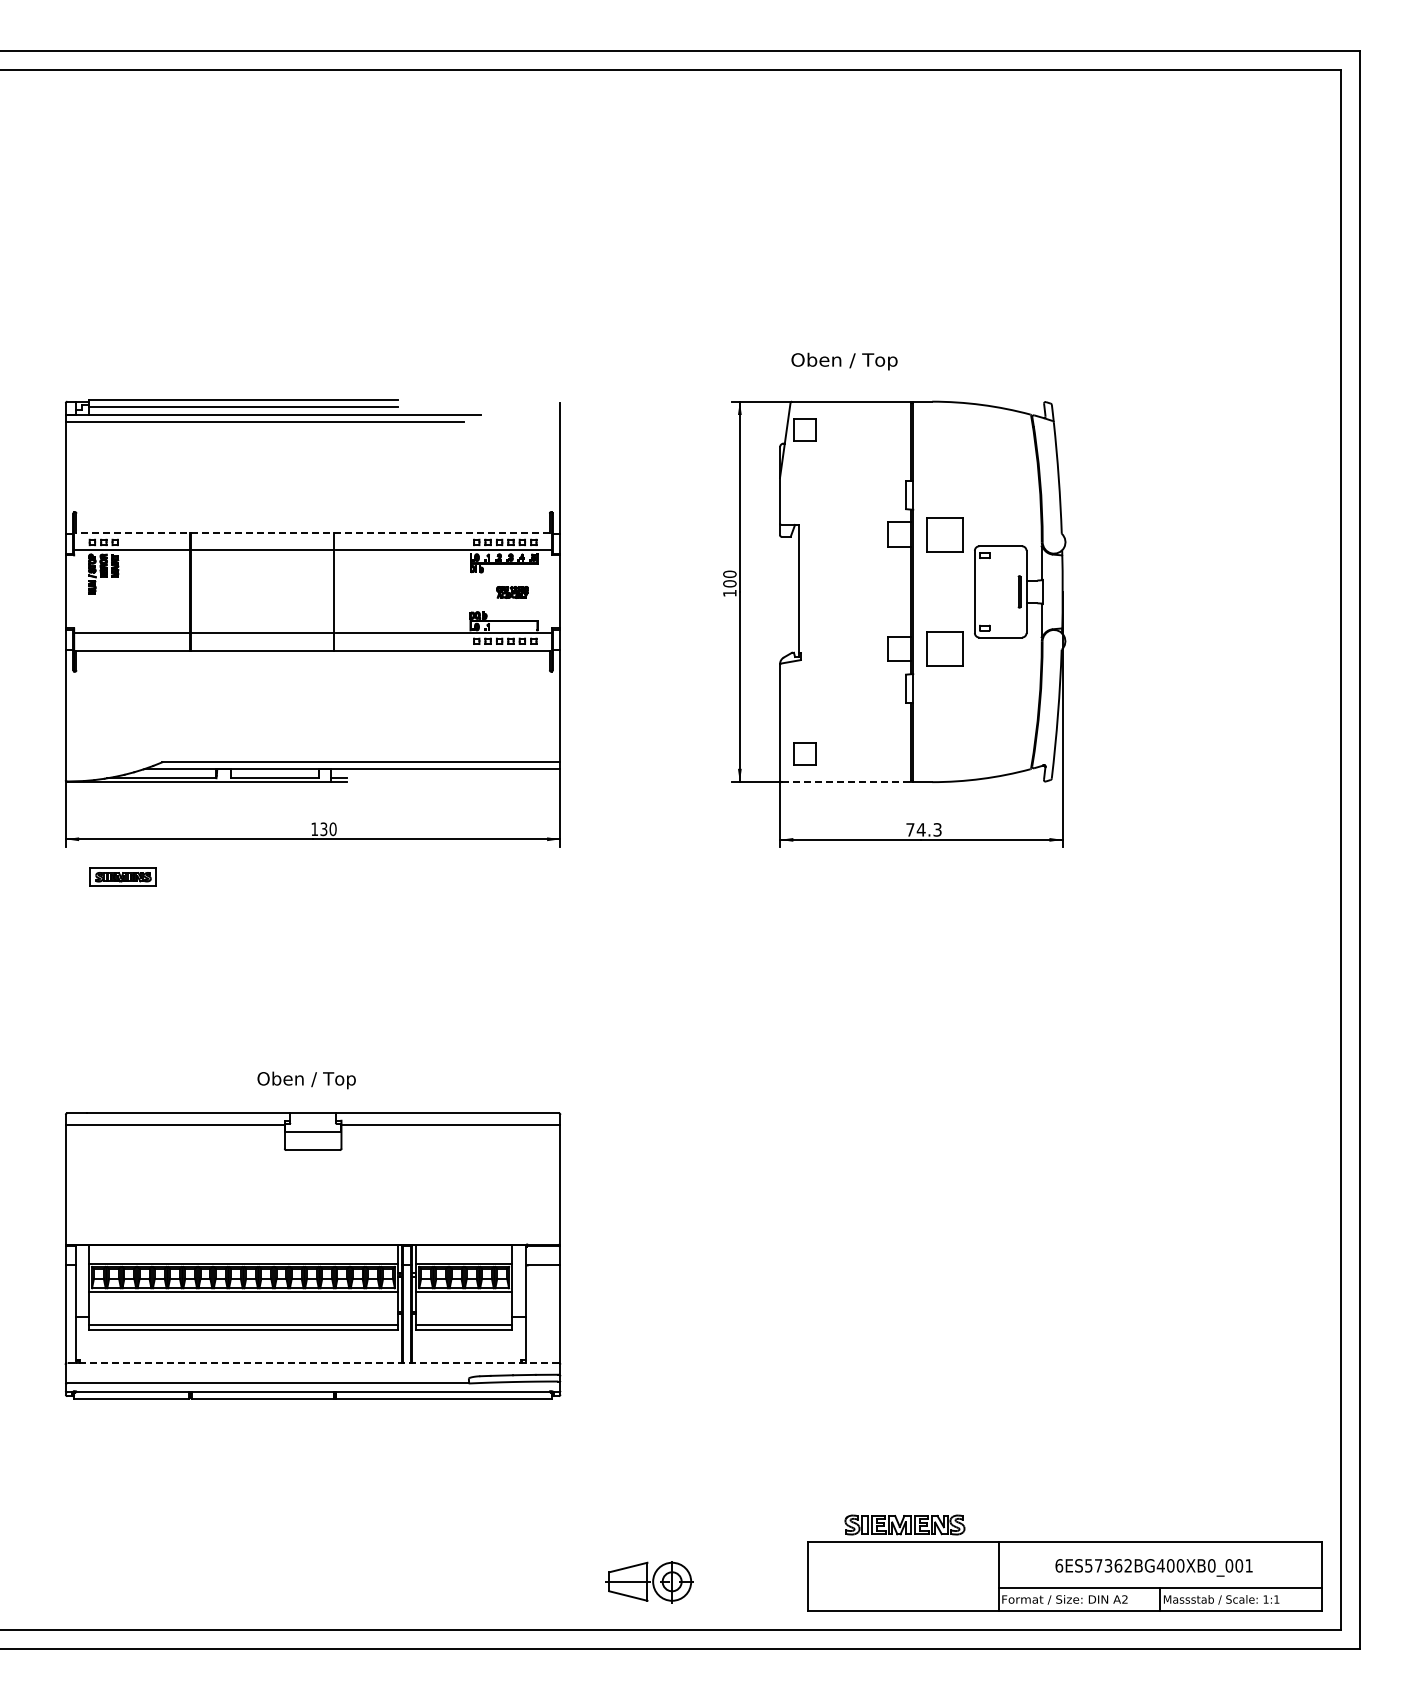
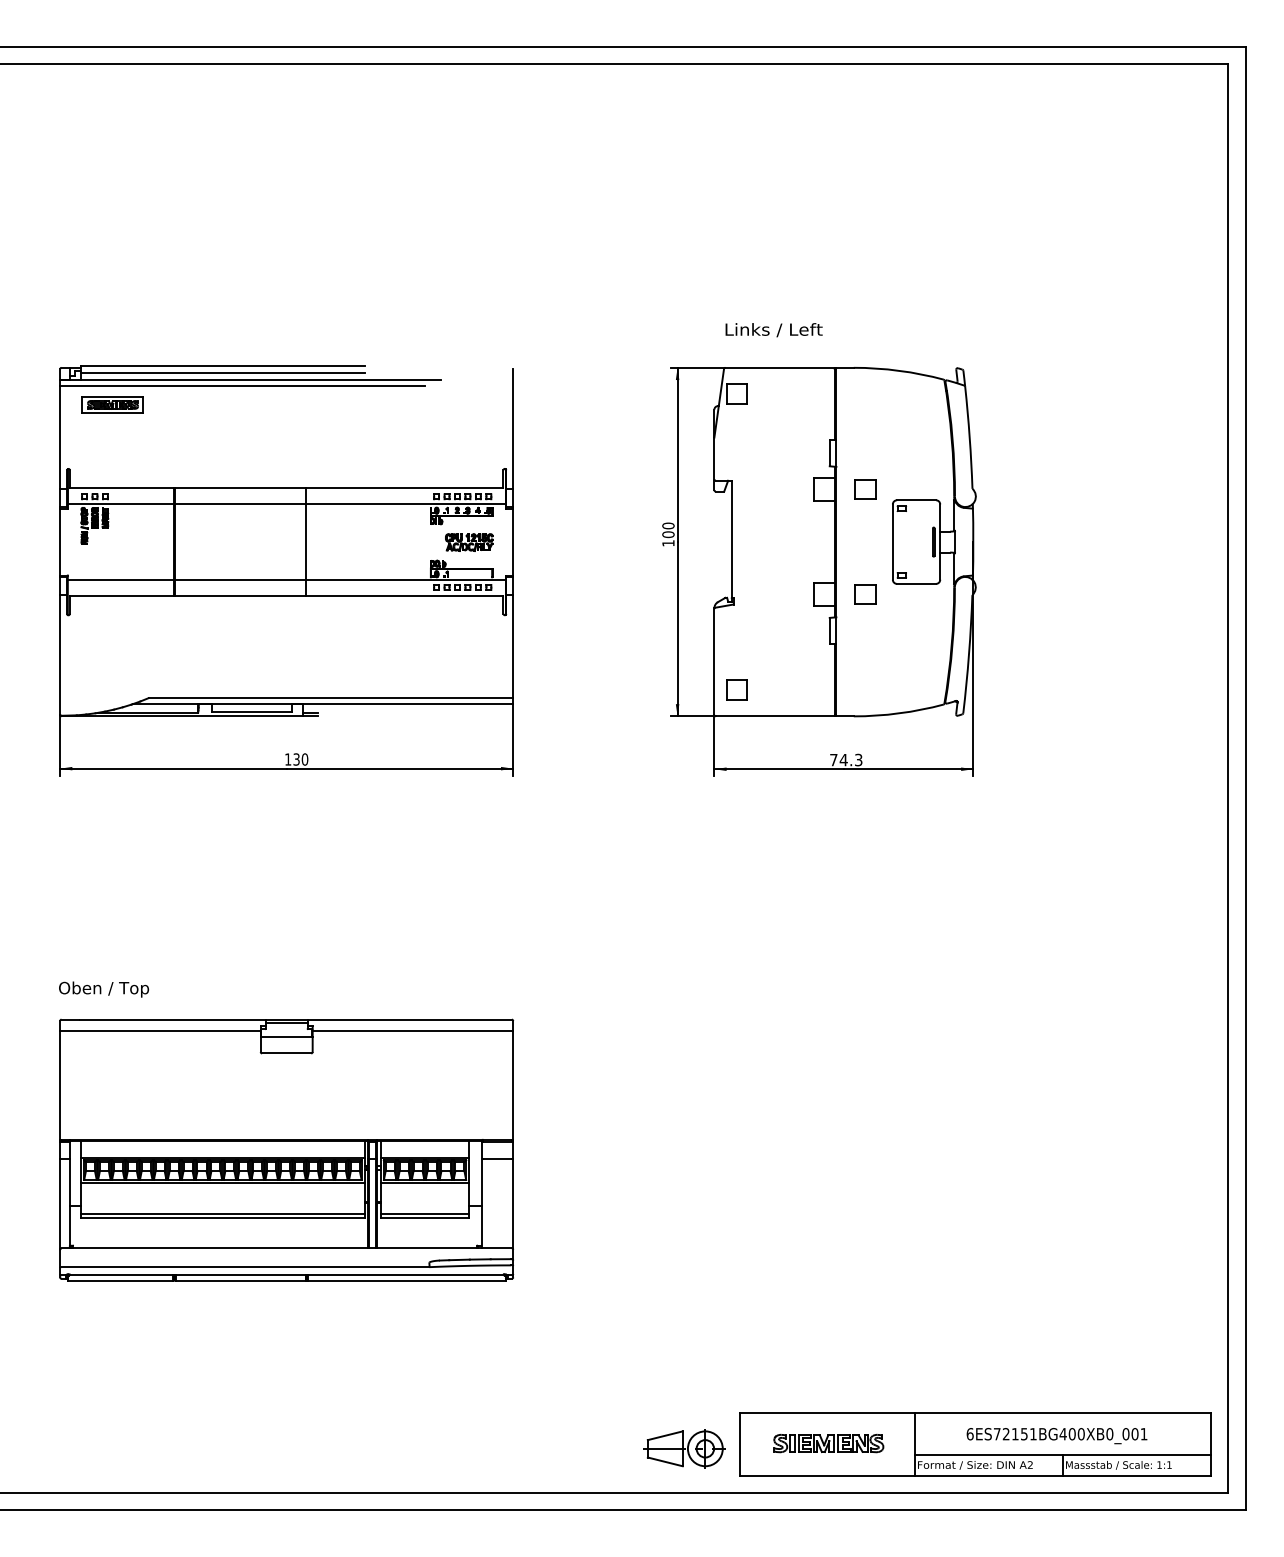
text: (844, 361) -> (773, 331), Oben / Top -> Links / Left
line: (313, 533) -> (287, 488), dashed -> solid
part: (944, 534) -> (865, 489), size x0.62
part: (512, 592) -> (469, 542), size x1.67
part: (944, 648) -> (865, 593), size x0.62
line: (846, 782) -> (775, 716), dashed -> solid
part: (122, 876) -> (112, 404), moved
text: (306, 1080) -> (103, 989), moved
line: (312, 1117) -> (286, 1023), added
line: (313, 1362) -> (287, 1247), dashed -> solid
part: (904, 1524) -> (828, 1443), moved
text: (1108, 1565) -> (1015, 1433), 6ES57362BG400XB0_001 -> 6ES72151BG400XB0_001
part: (649, 1582) -> (684, 1449), moved

